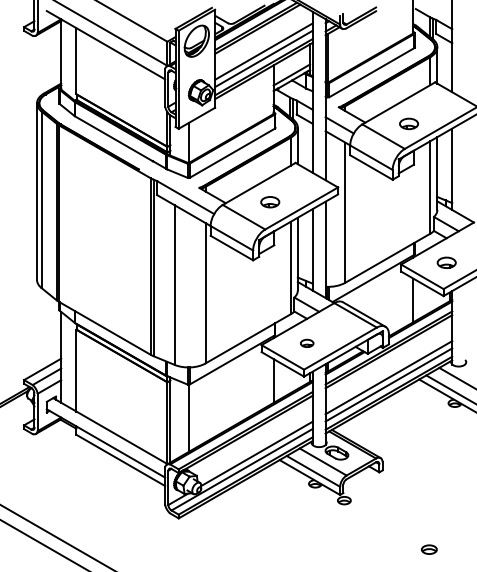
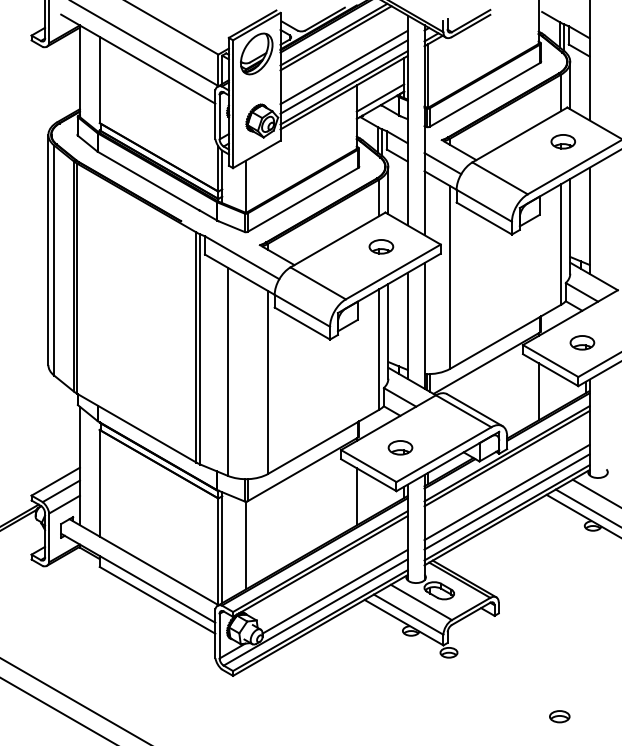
part: (408, 123) -> (562, 141), moved
part: (270, 201) -> (381, 246), moved
part: (307, 343) -> (400, 447), size x1.43

